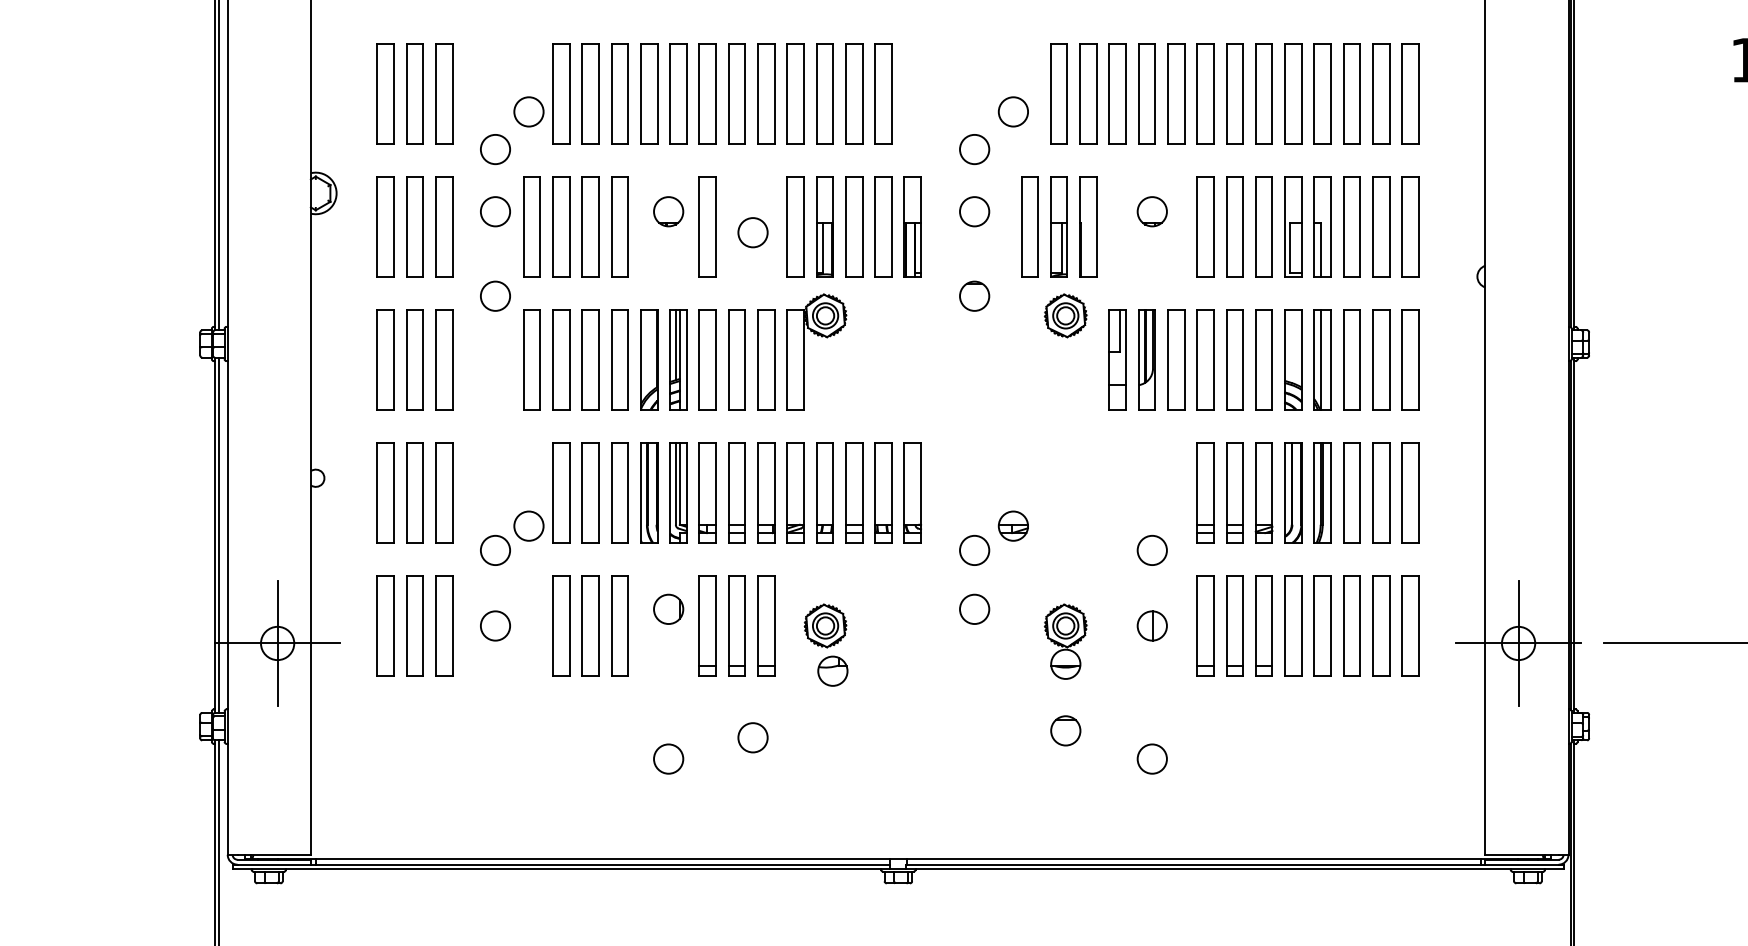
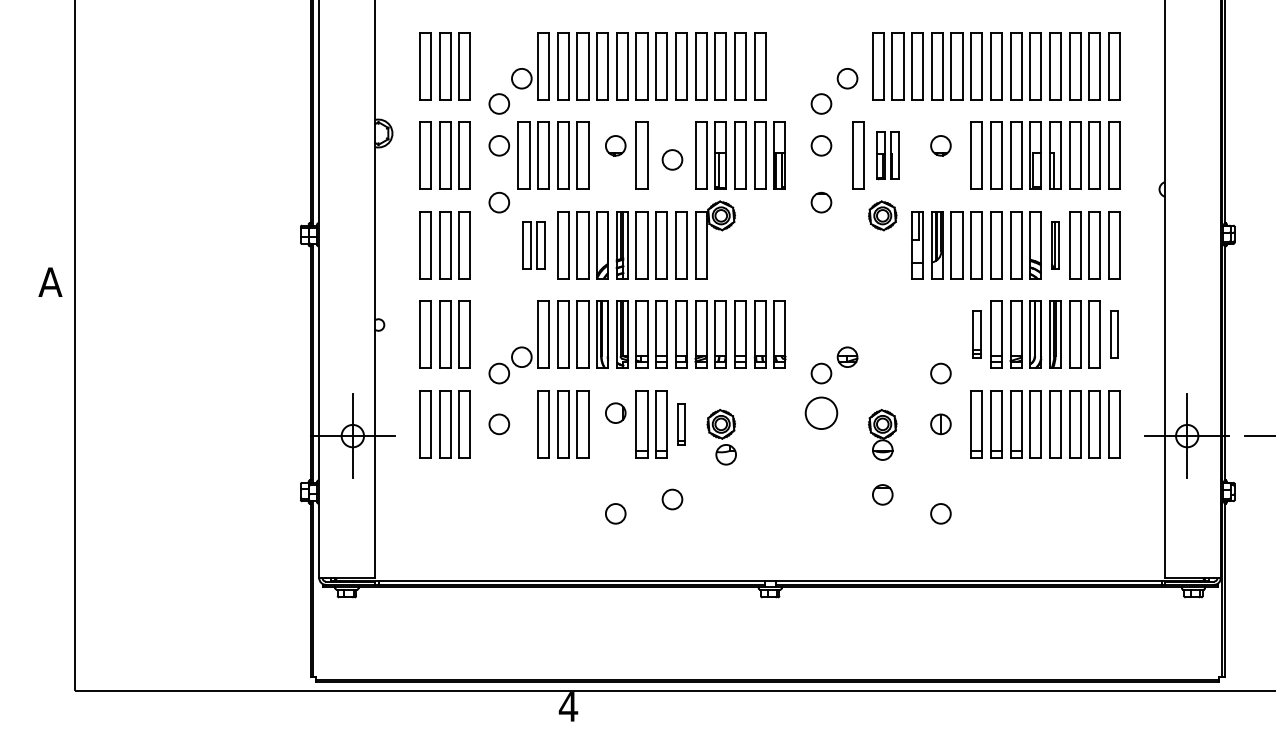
part: (1074, 226) -> (888, 155), size x0.7
part: (546, 359) -> (533, 245), size x0.7
part: (1322, 359) -> (1055, 245), size x0.7
part: (1205, 492) -> (976, 334), size x0.7
part: (1410, 492) -> (1114, 334), size x0.7
circle: (974, 608) -> (821, 412), size x1.6
part: (766, 626) -> (681, 424), size x0.6

